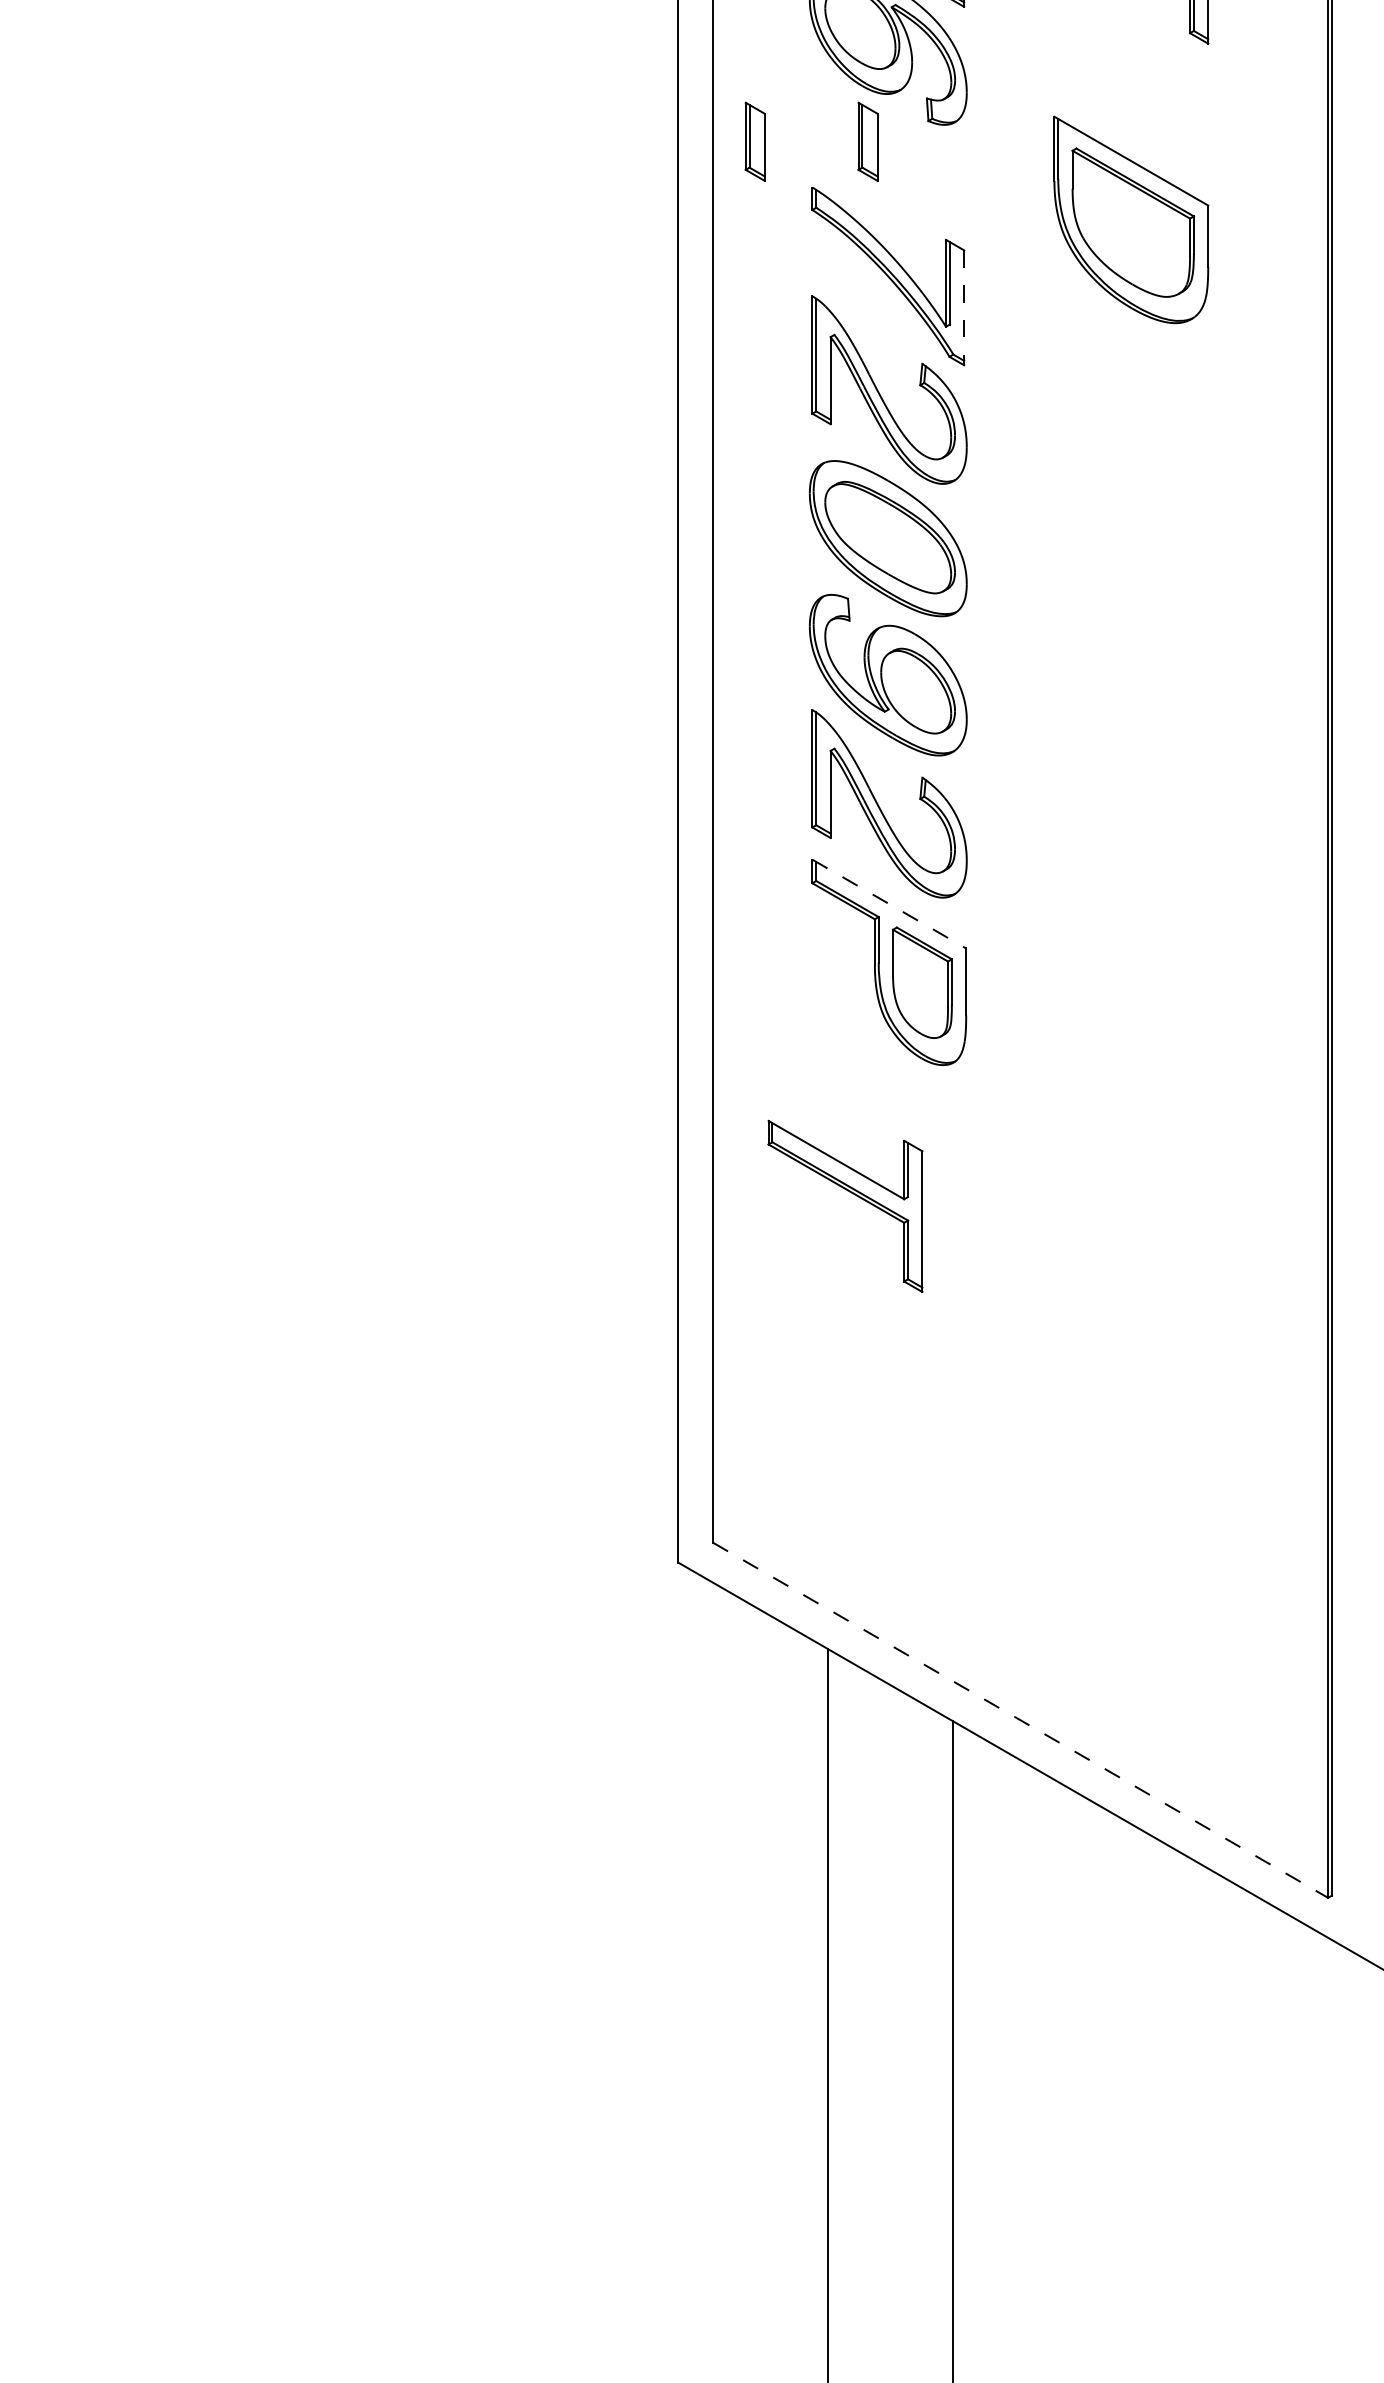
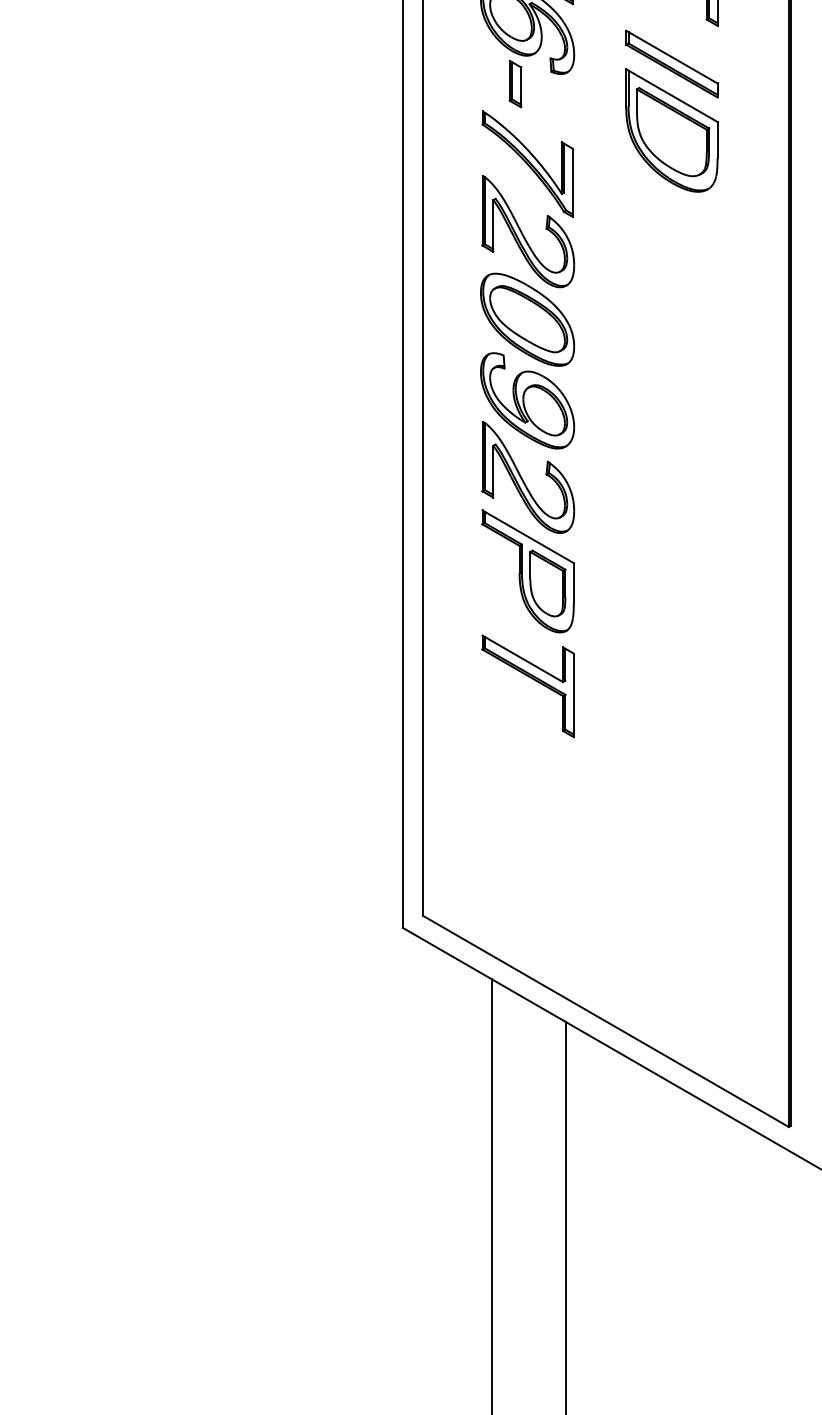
part: (1130, 107) -> (671, 63), added
part: (755, 140) -> (448, 83), removed
line: (963, 309) -> (572, 183), dashed -> solid
line: (889, 903) -> (528, 536), dashed -> solid
part: (854, 1196) -> (533, 680), moved
line: (1021, 1720) -> (606, 1021), dashed -> solid

